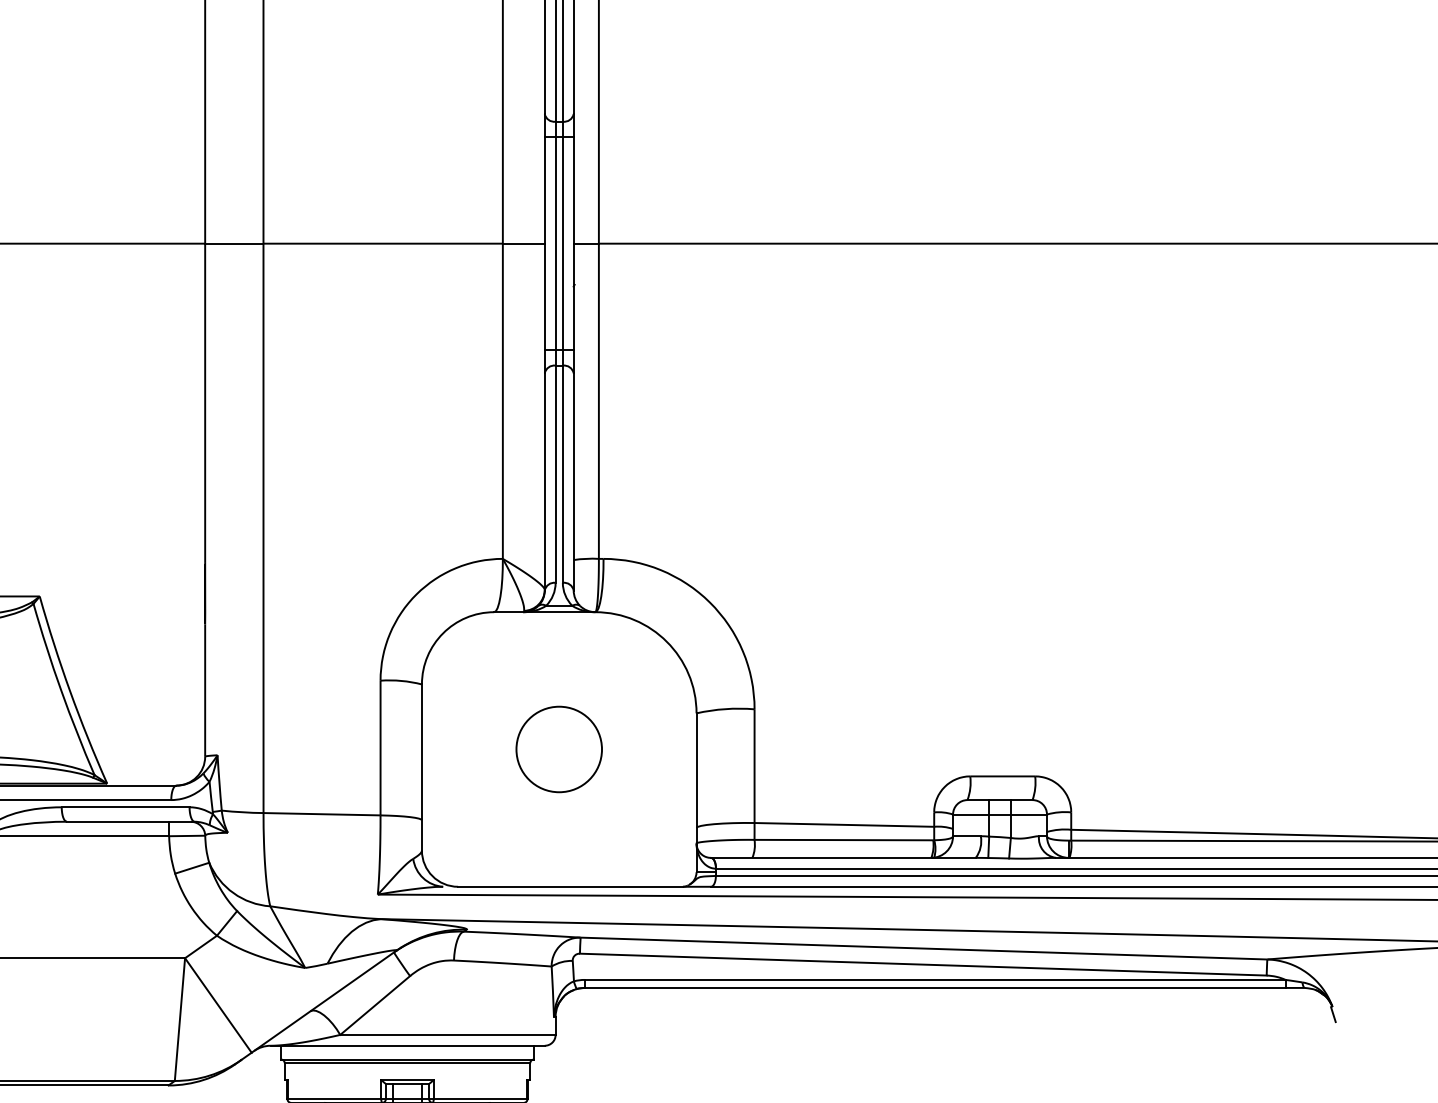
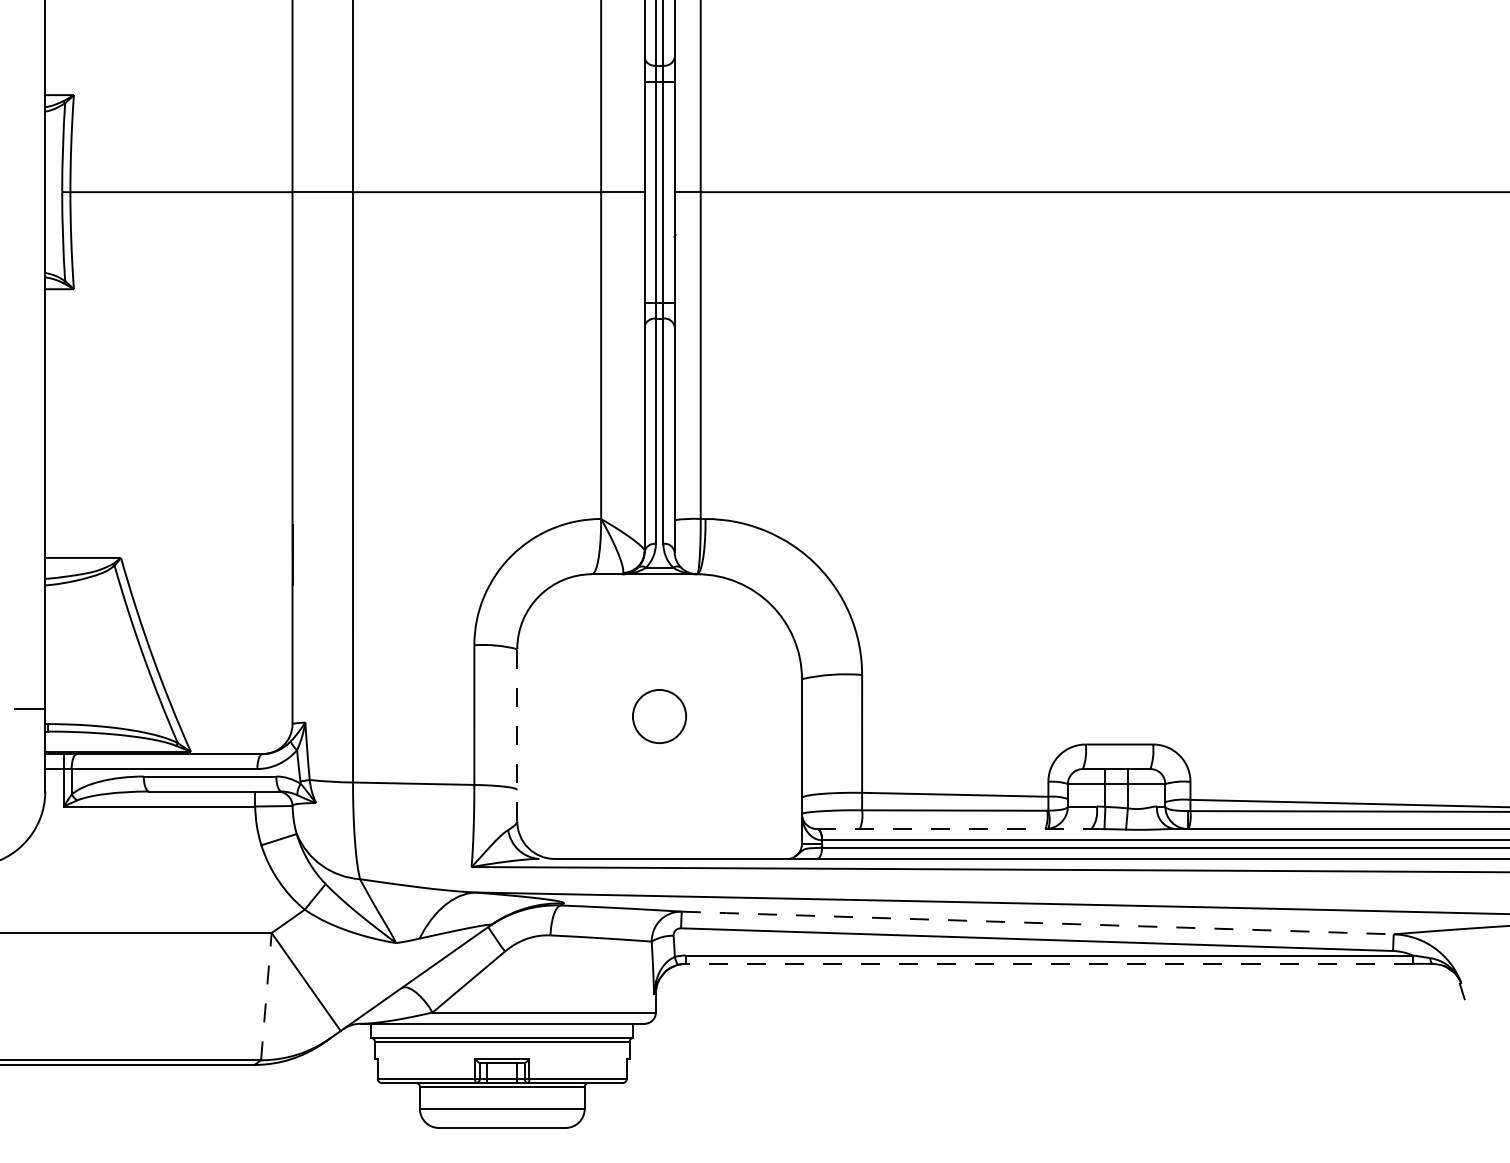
circle: (559, 749) -> (659, 716), size x0.6
line: (422, 766) -> (517, 734), solid -> dashed
line: (843, 857) -> (954, 828), solid -> dashed
line: (923, 948) -> (1037, 922), solid -> dashed
line: (934, 987) -> (1048, 963), solid -> dashed
line: (180, 1019) -> (266, 996), solid -> dashed

